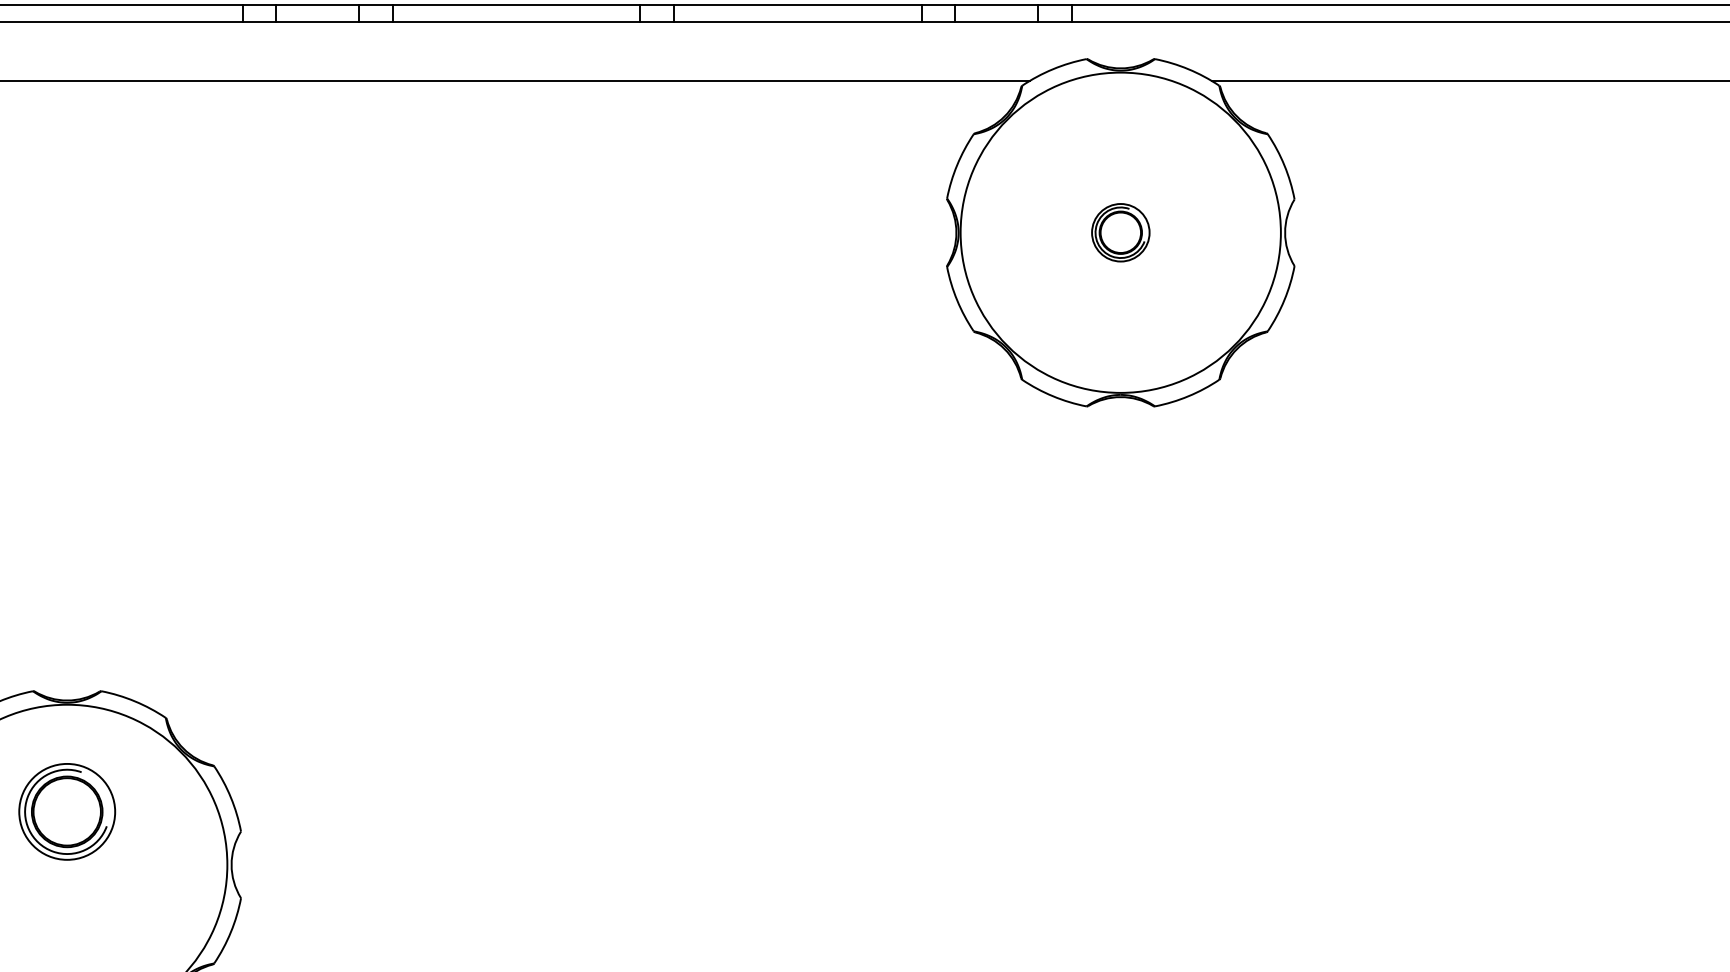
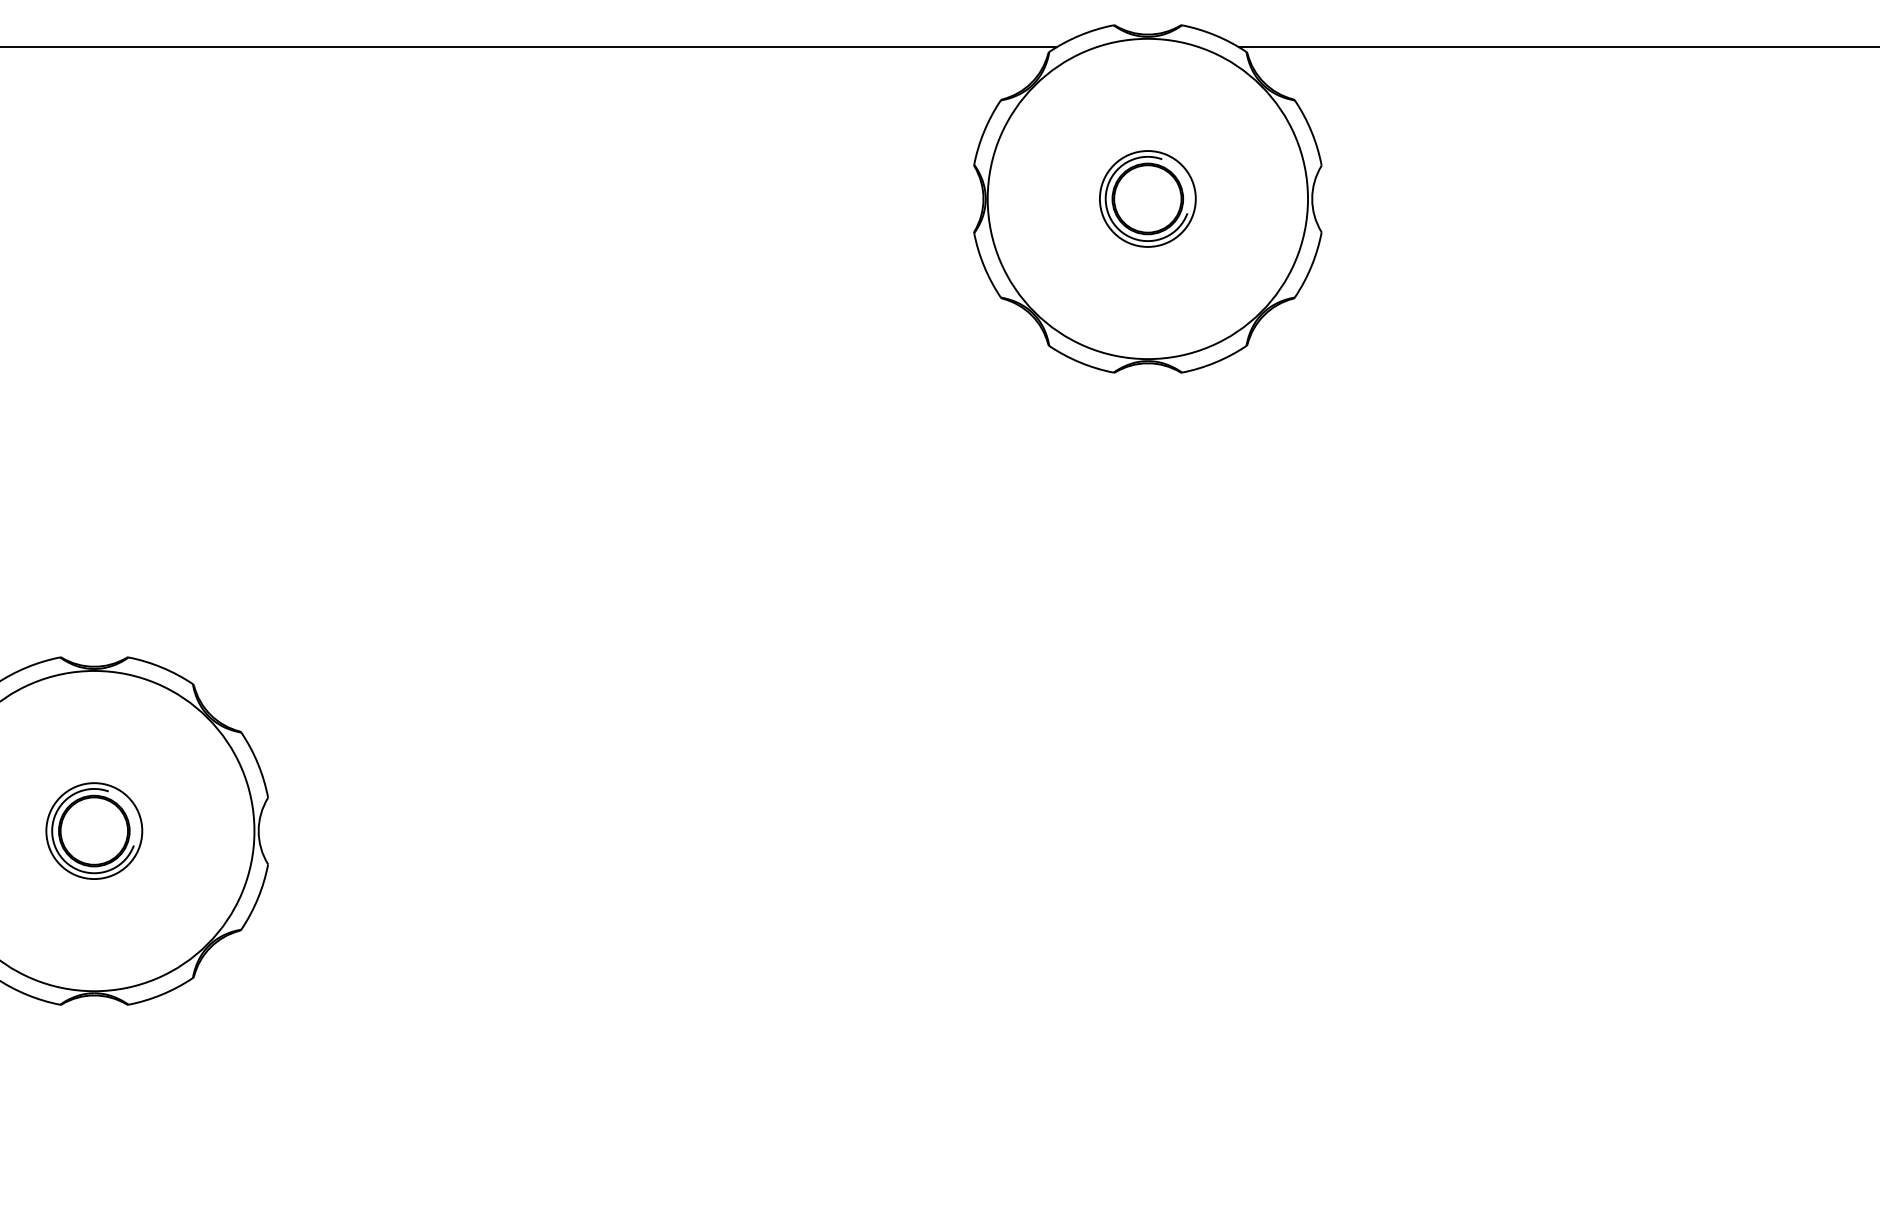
part: (1120, 232) -> (1147, 198), size x1.67
part: (67, 811) -> (94, 830), moved

